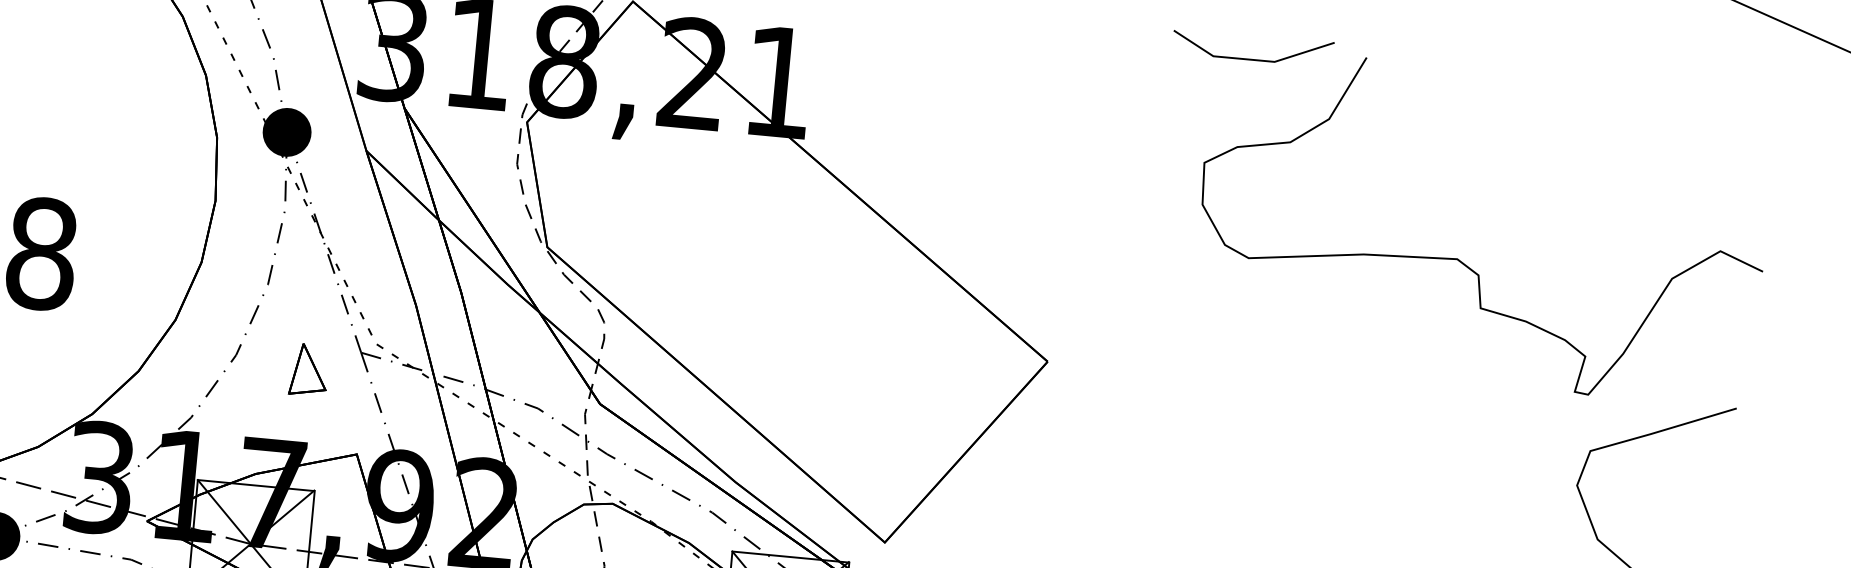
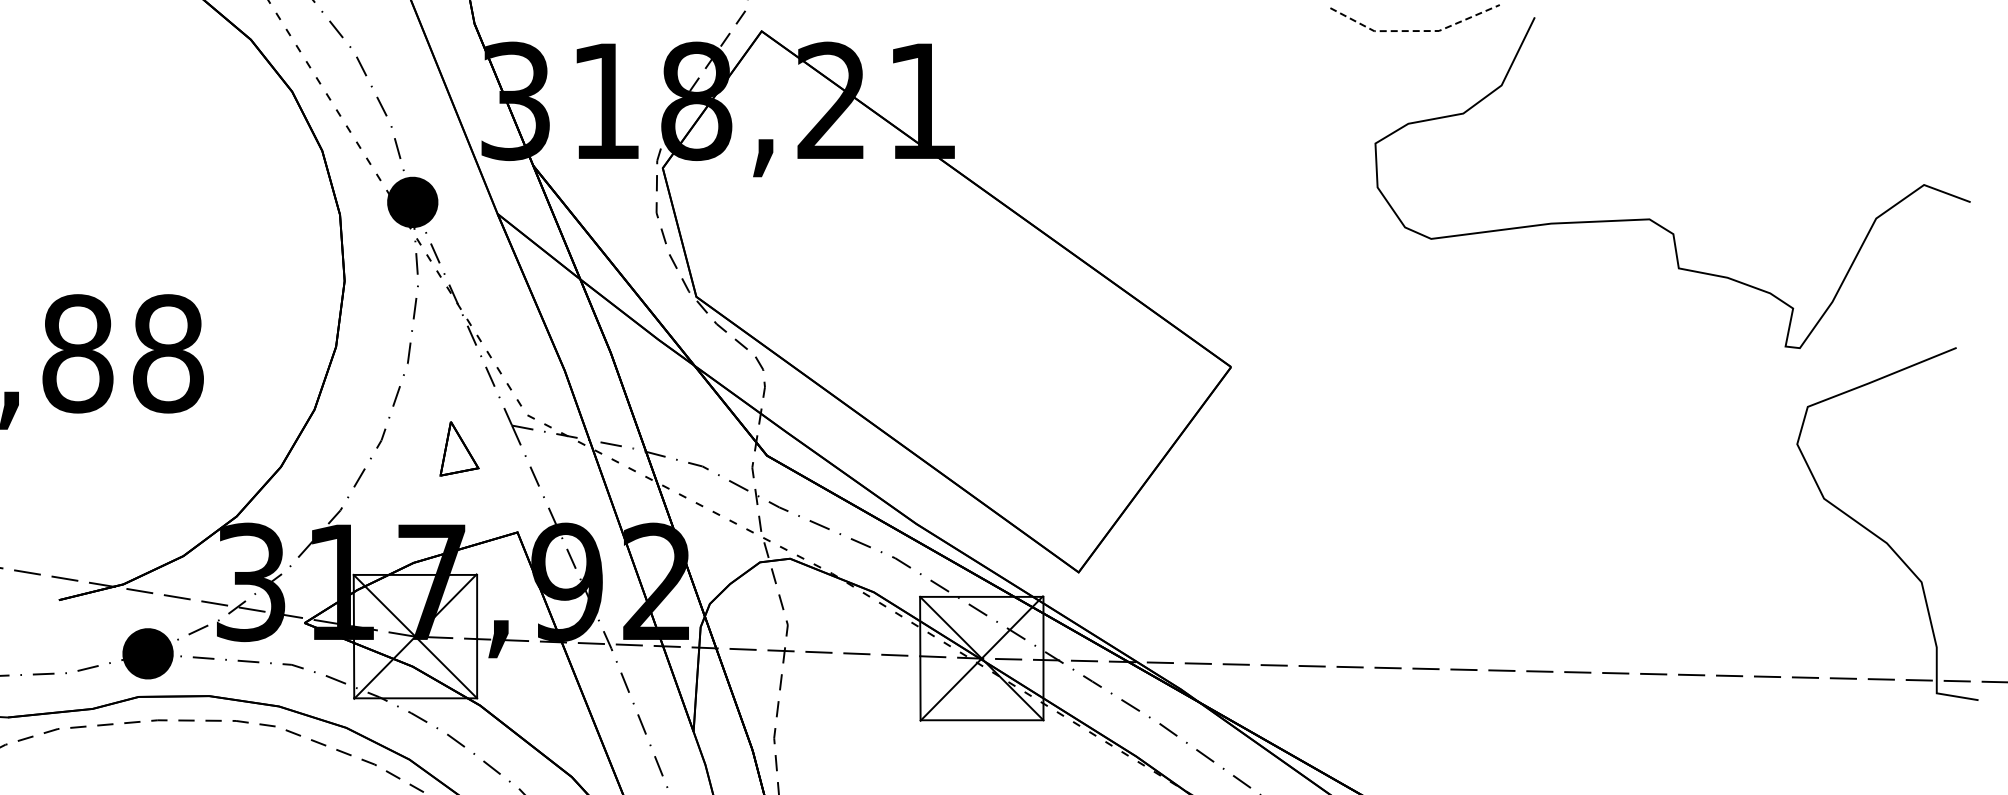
line: (1252, 60) -> (1415, 31), solid -> dashed

